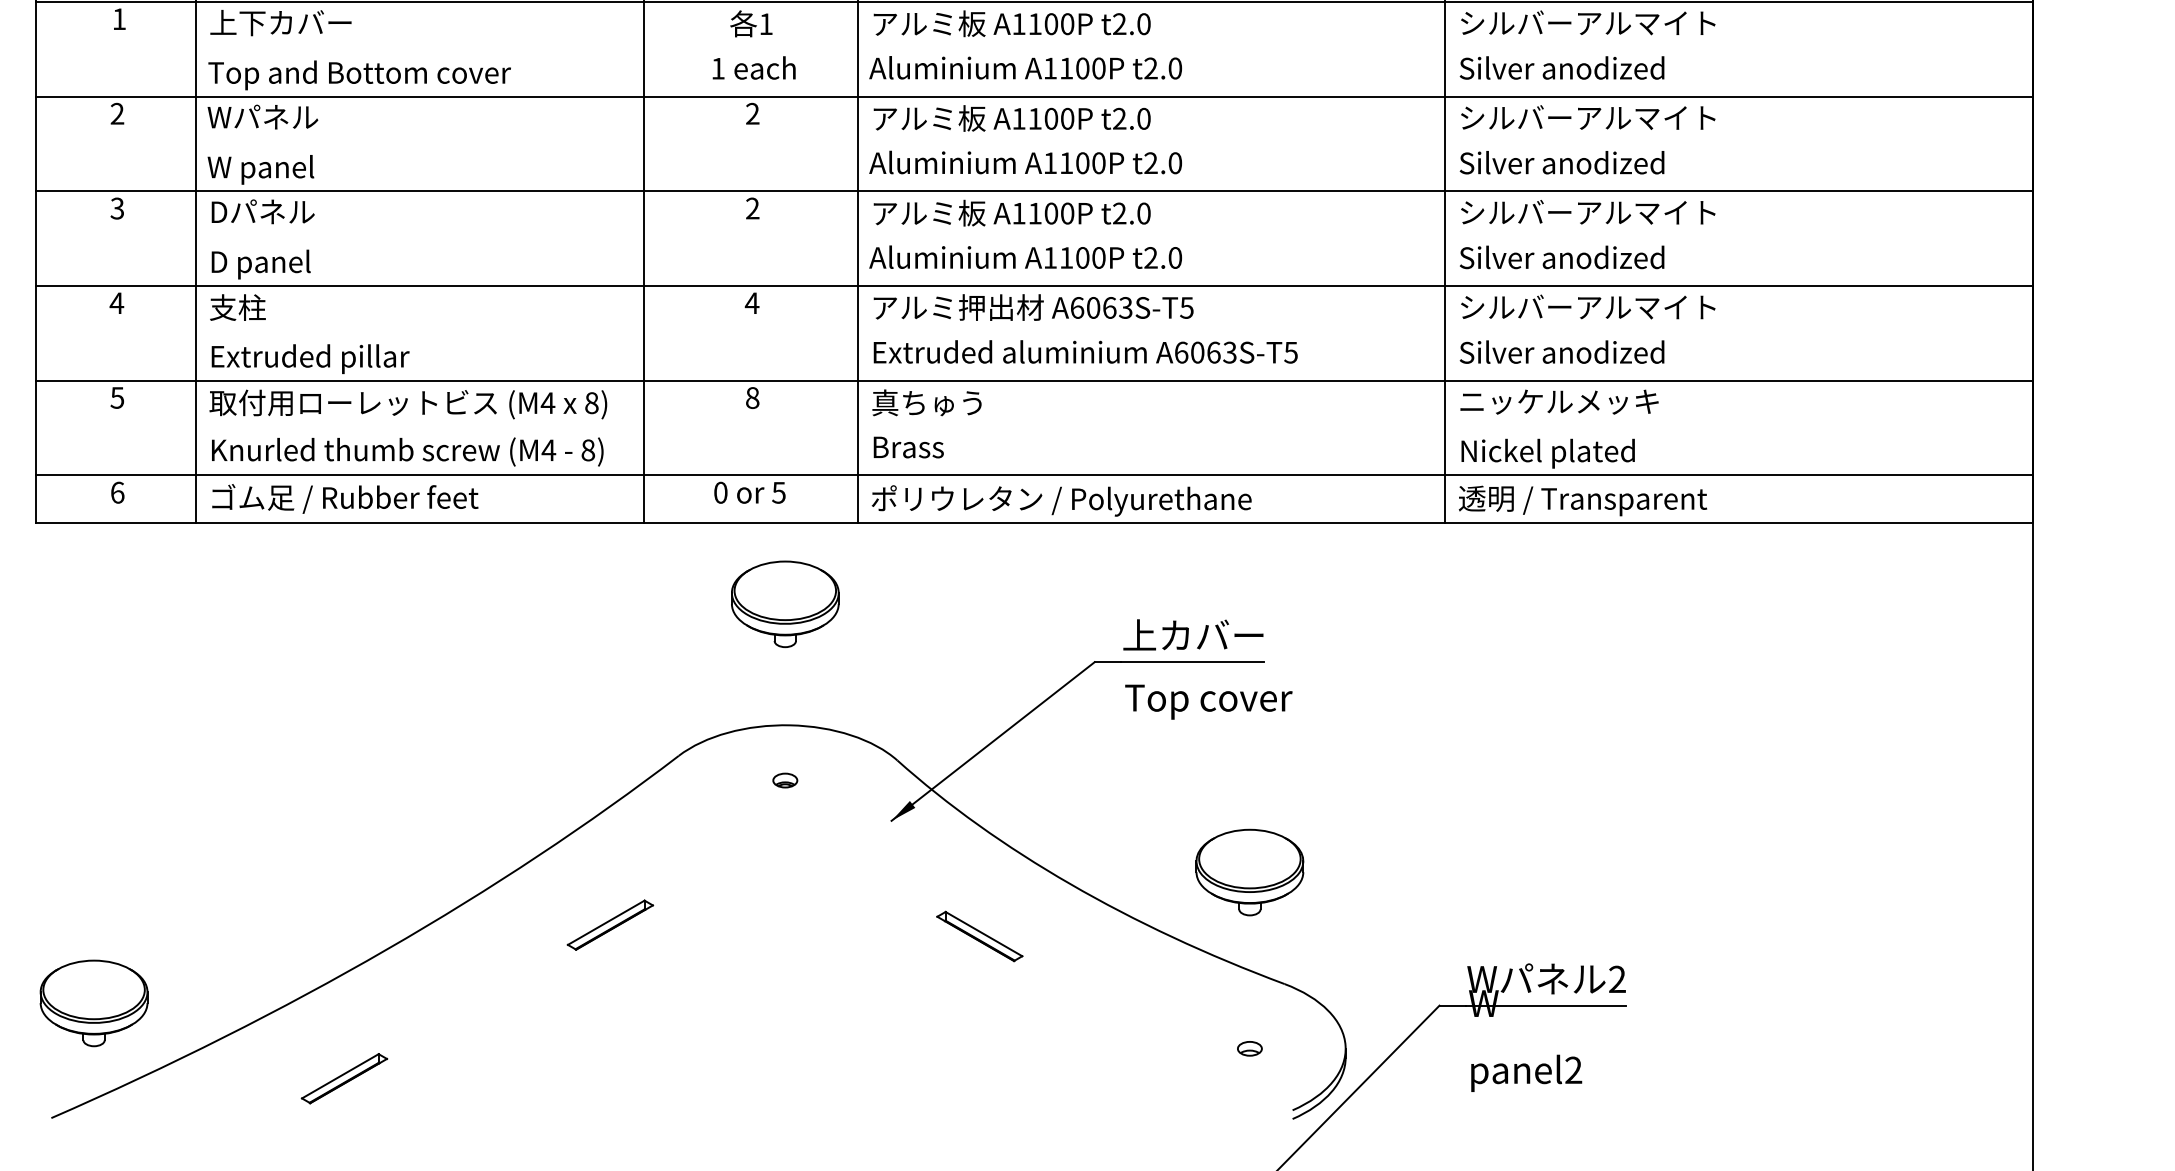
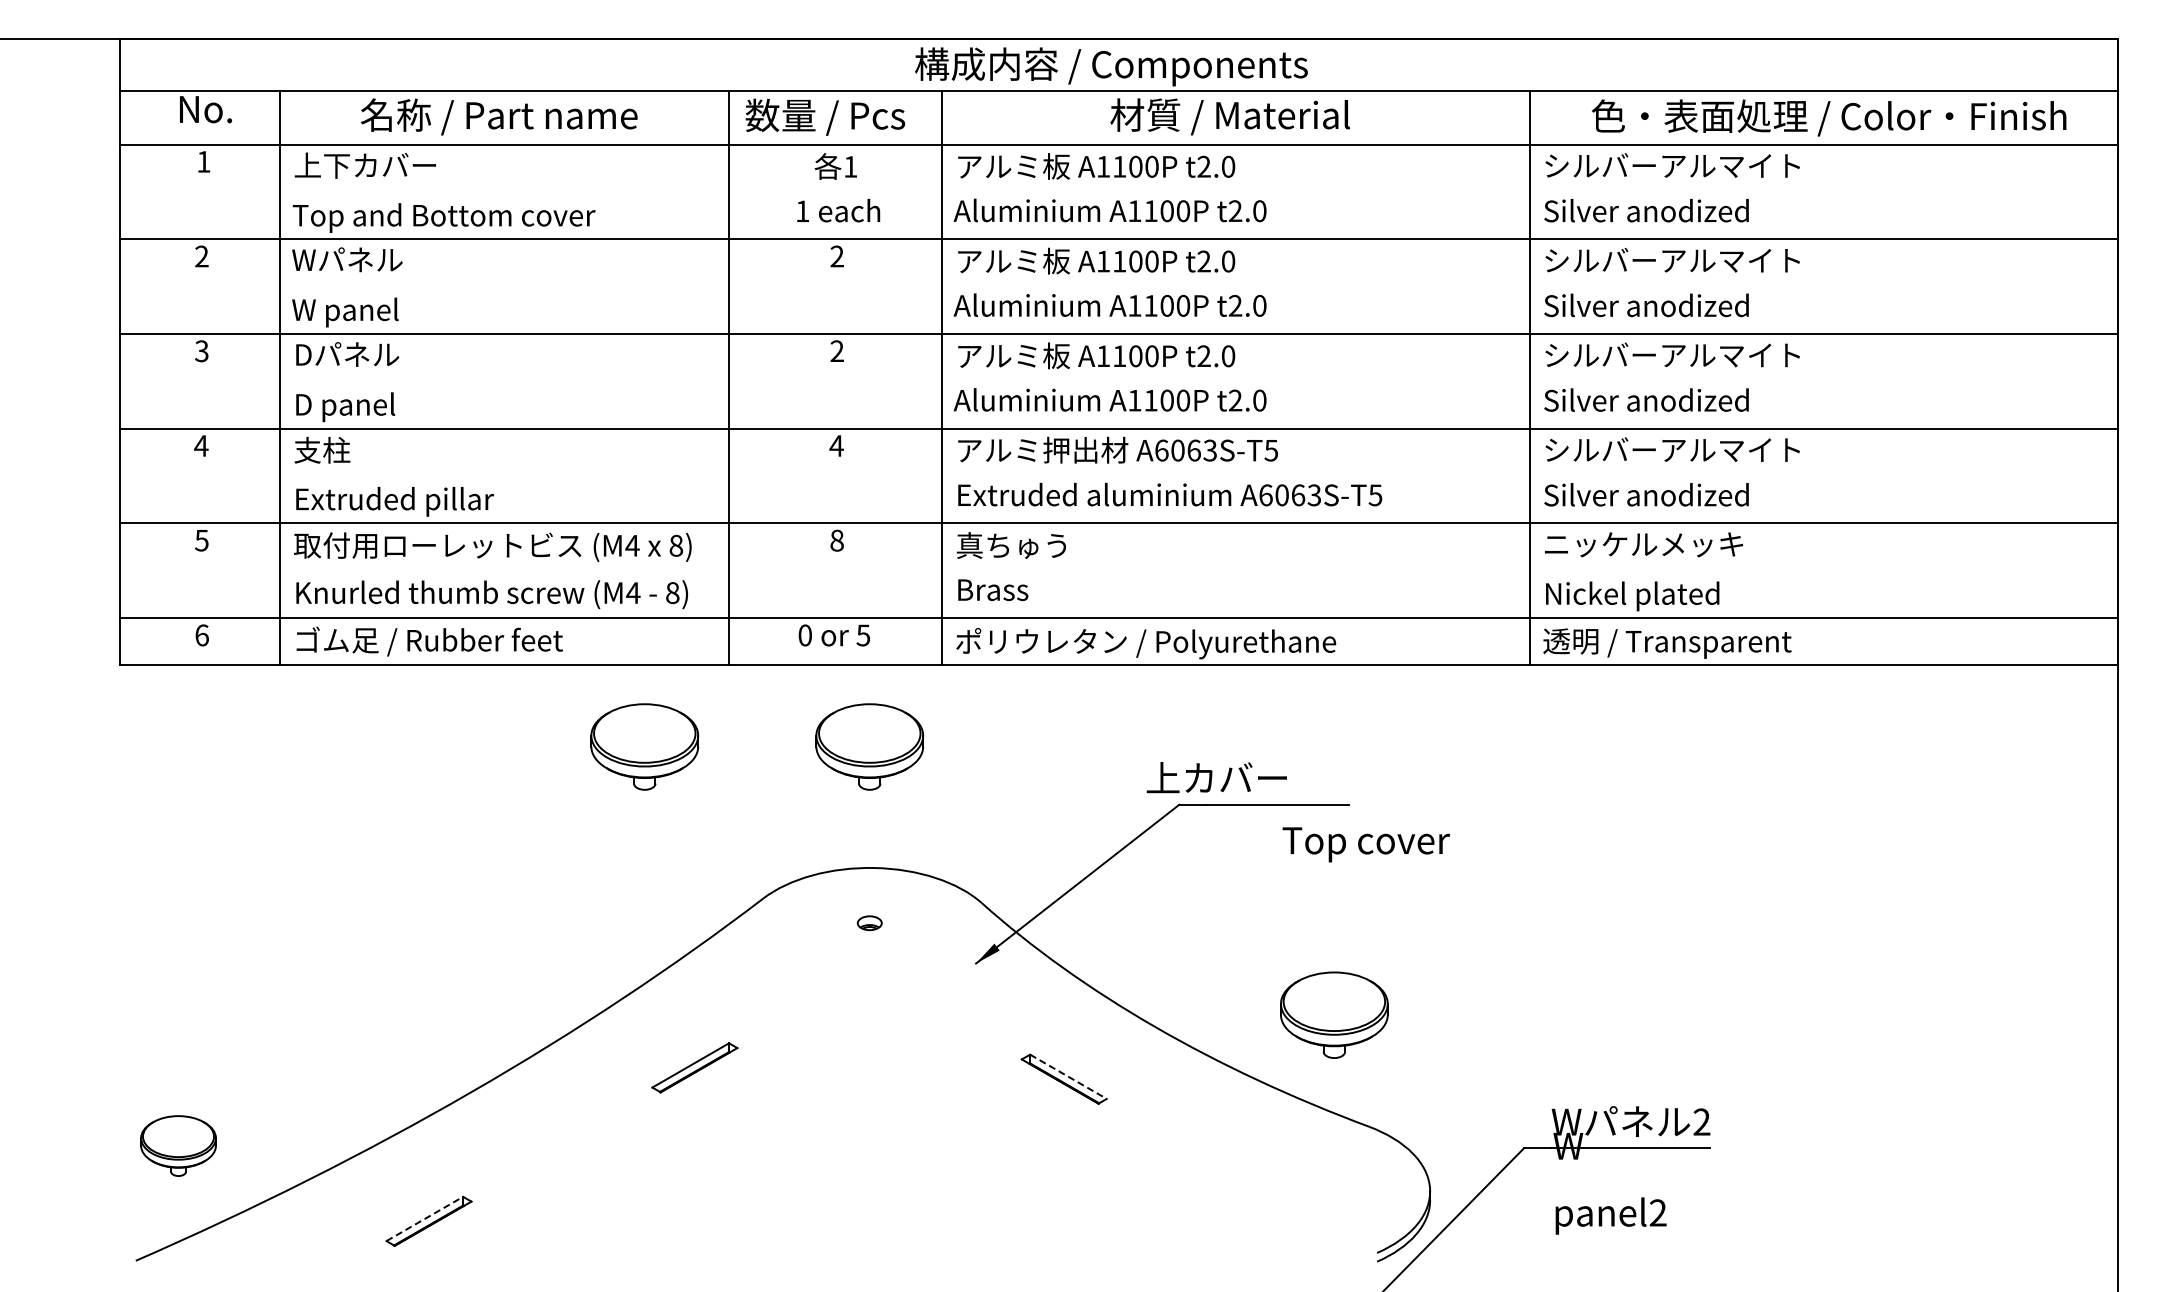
part: (560, 603) -> (644, 746), added
text: (1193, 634) -> (1216, 777), moved
text: (1208, 701) -> (1365, 844), moved
line: (984, 934) -> (1068, 1077), solid -> dashed
part: (94, 1002) -> (178, 1145), size x0.7
part: (1250, 1048) -> (1334, 1191), removed
line: (341, 1075) -> (425, 1218), solid -> dashed

